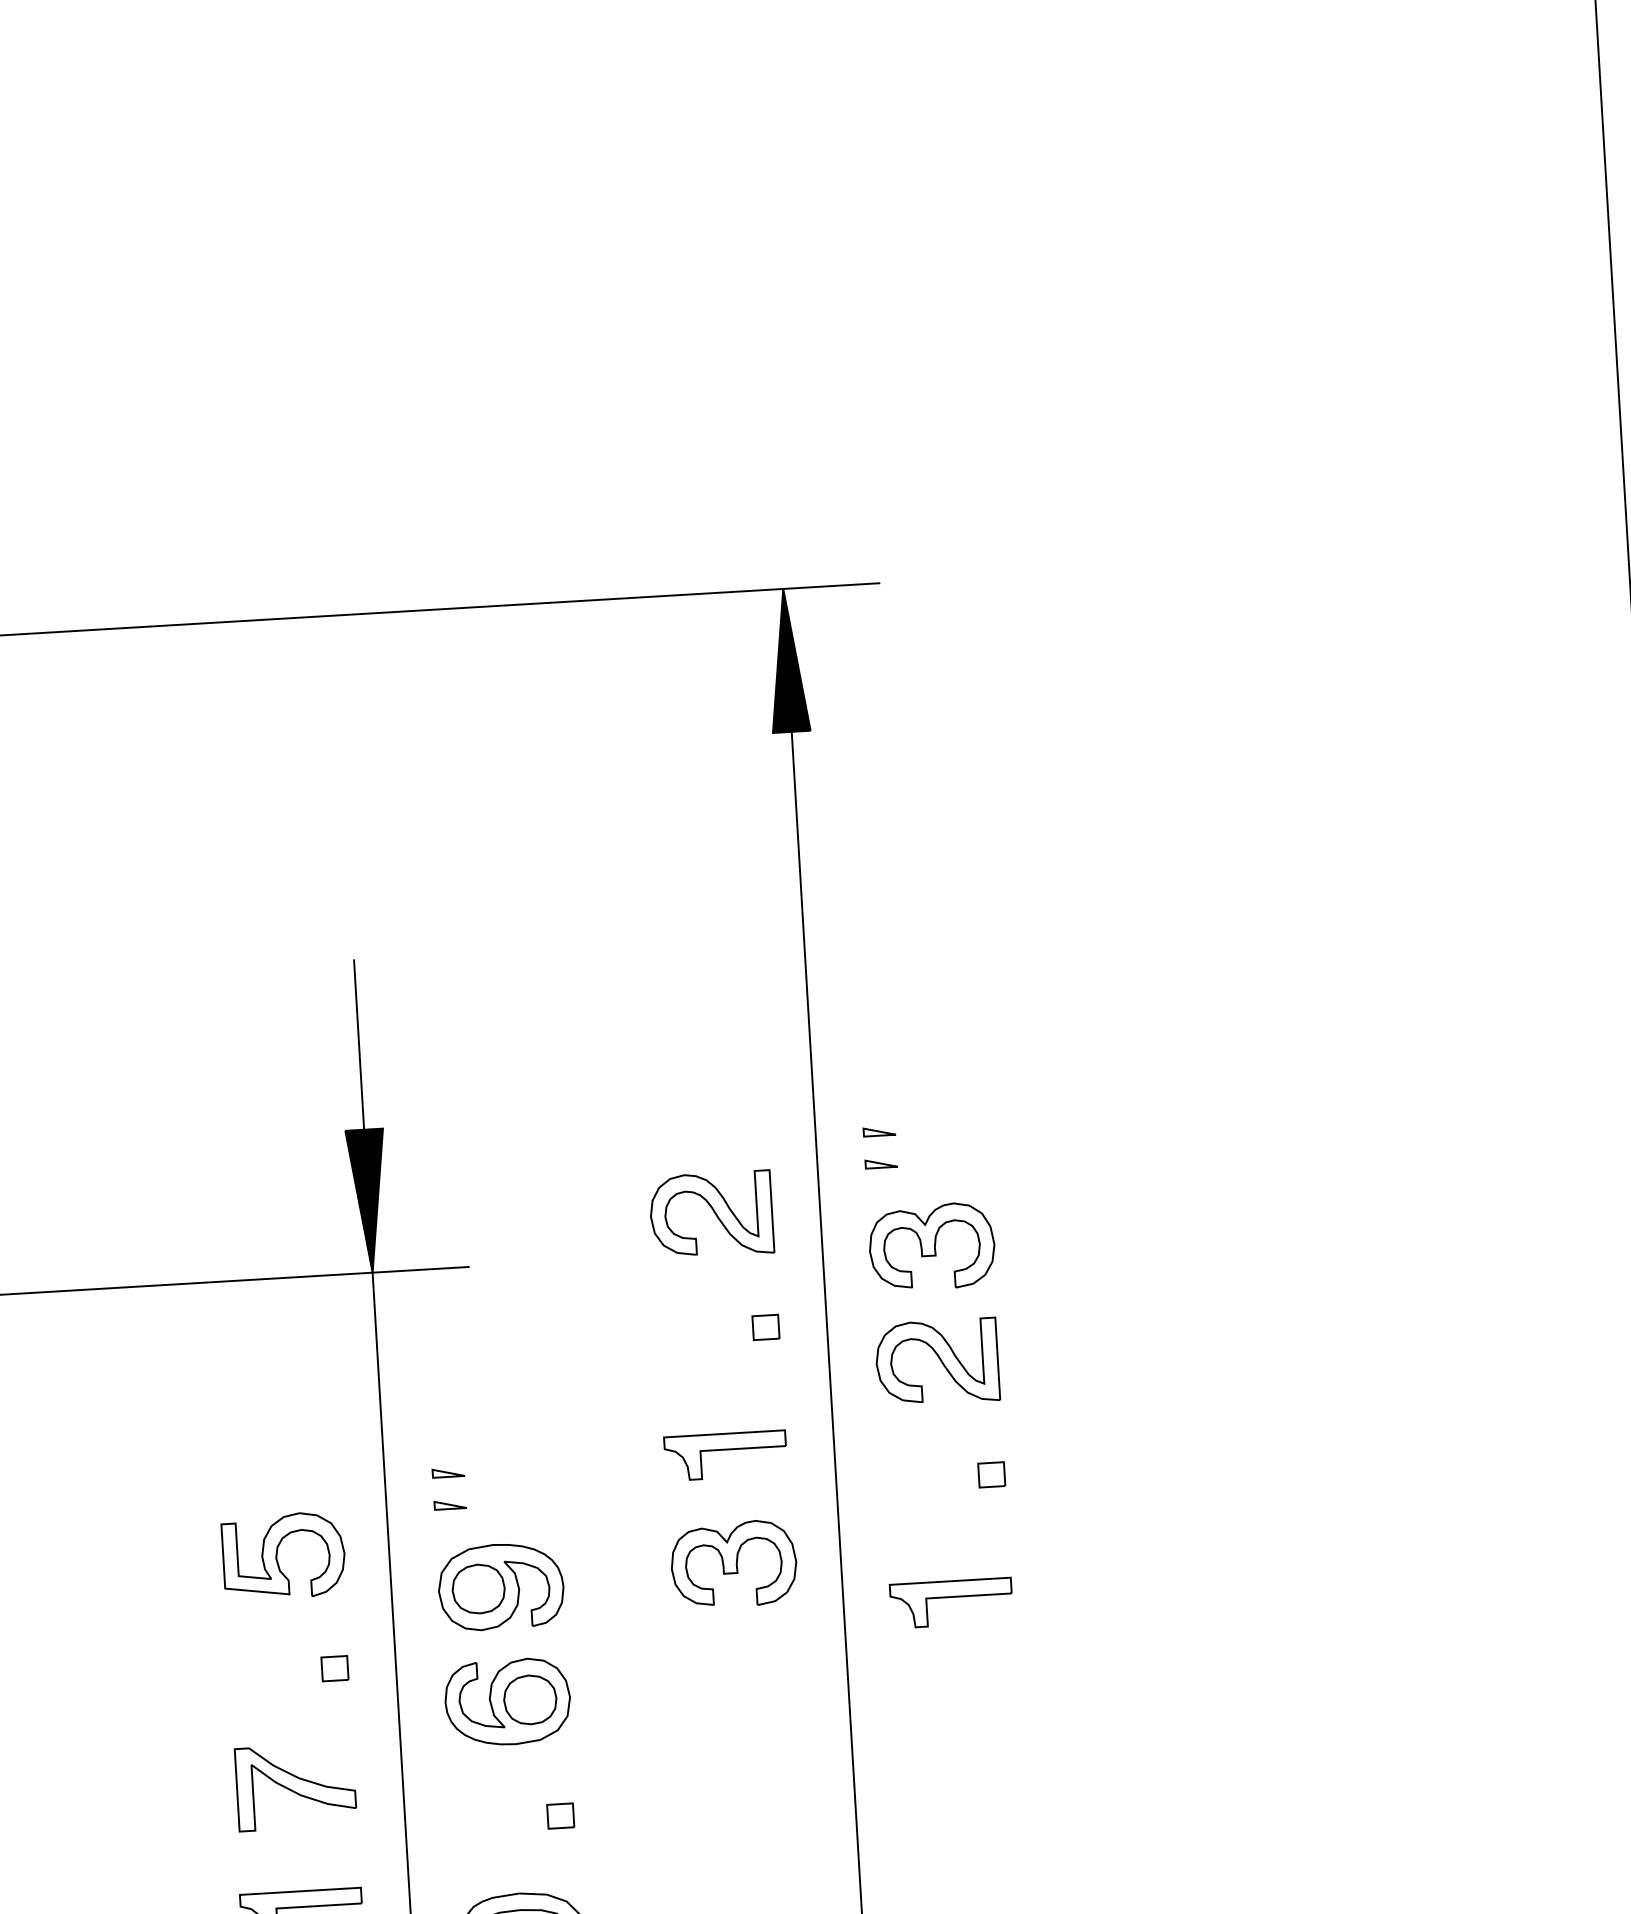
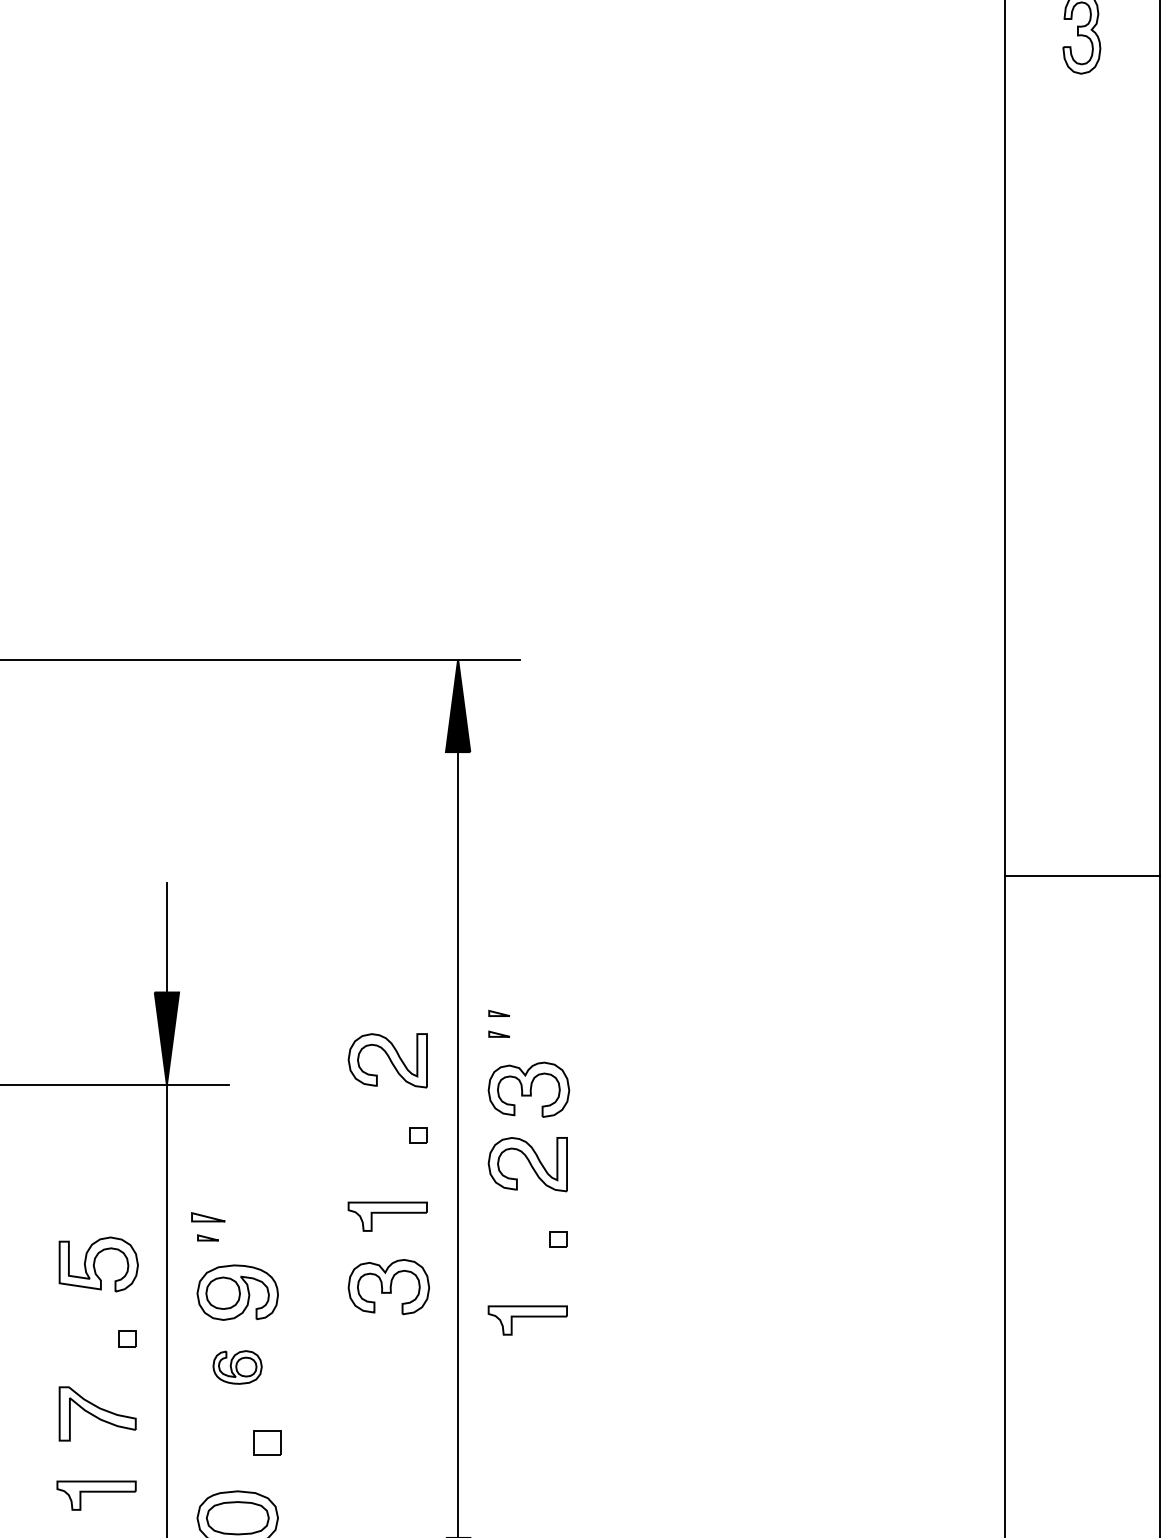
part: (447, 1471) -> (207, 1216), size x1.6
part: (507, 1702) -> (237, 1367), size x0.6
part: (560, 1815) -> (267, 1442), size x1.6

